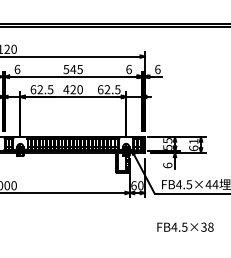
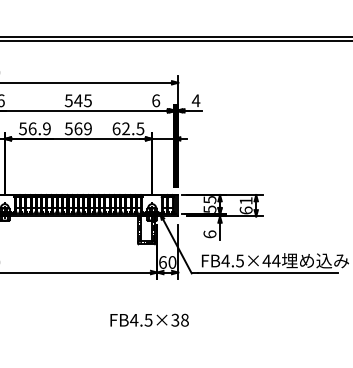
text: (157, 69) -> (195, 100), 6 -> 4
text: (41, 89) -> (34, 128), 62.5 -> 56.9
text: (72, 89) -> (77, 128), 420 -> 569
text: (185, 226) -> (149, 319), moved

